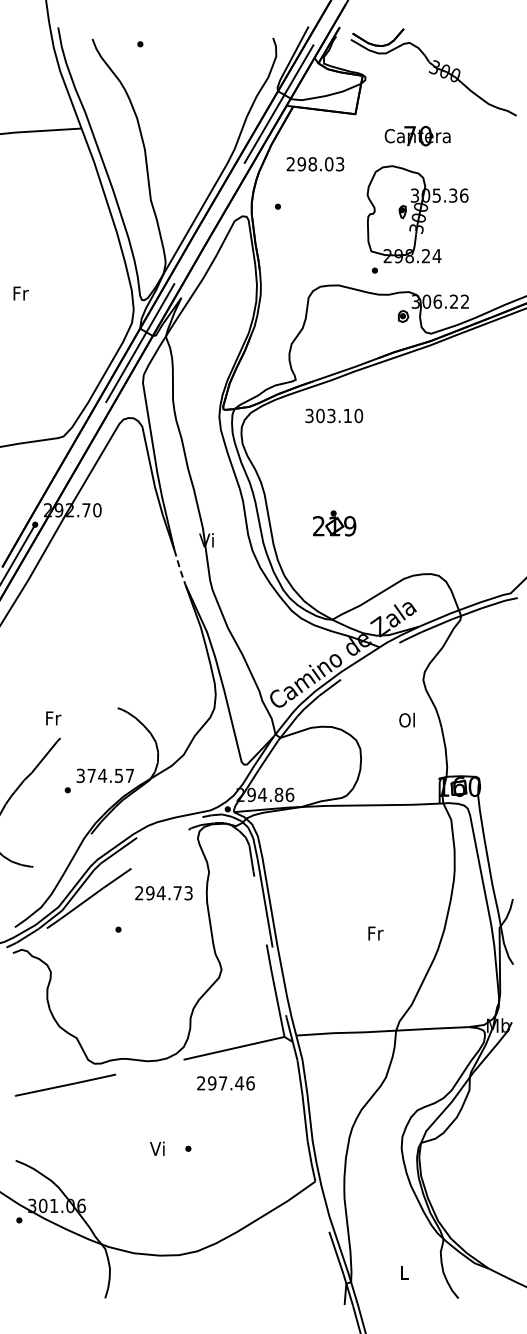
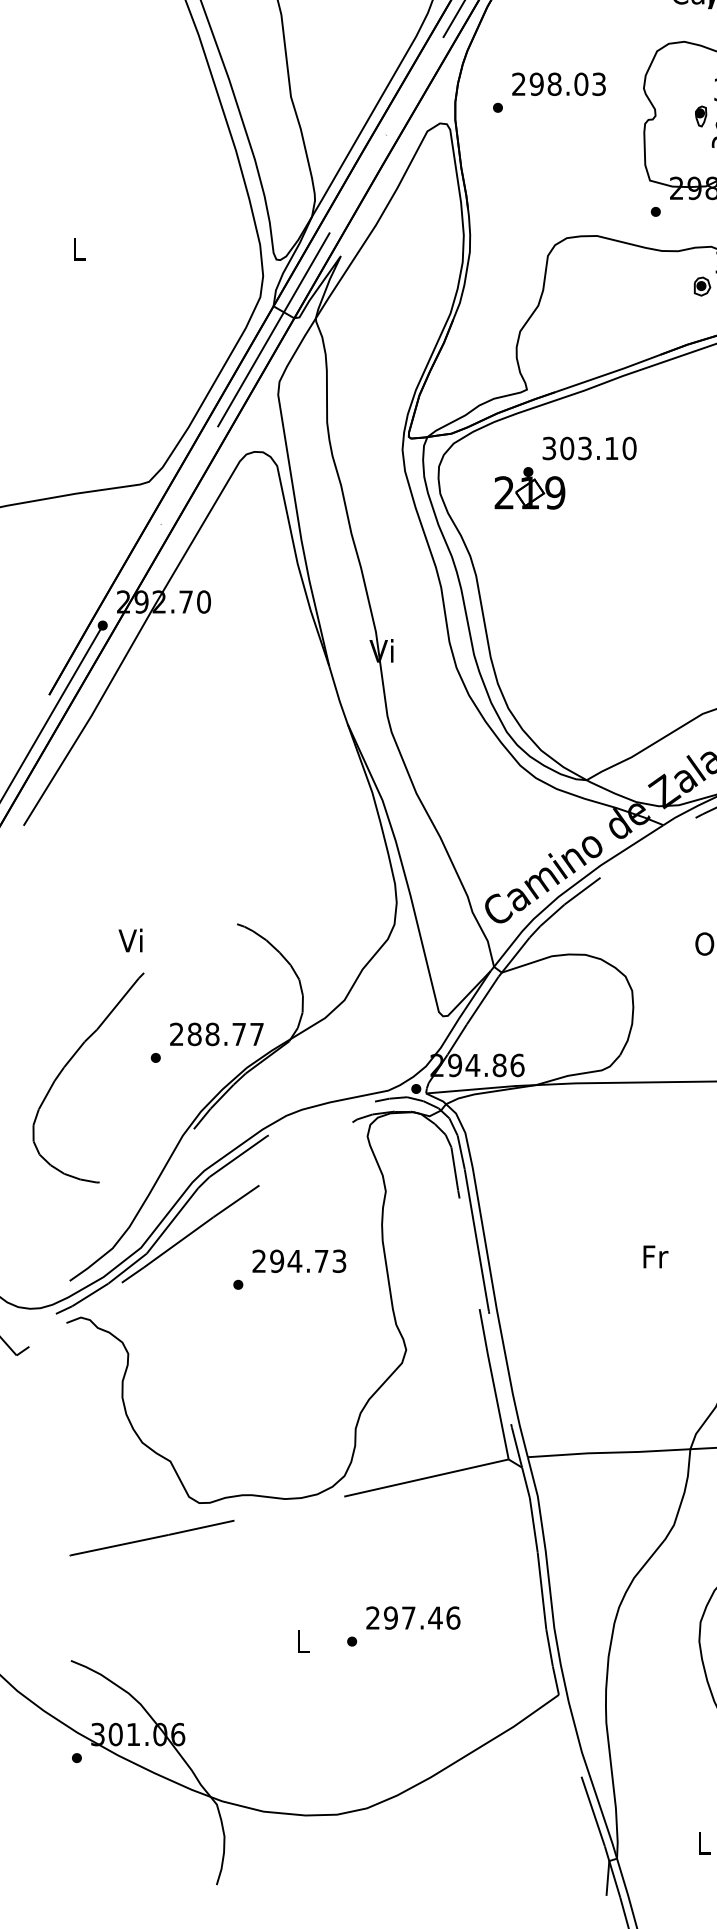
text: (315, 164) -> (559, 84), moved
text: (20, 293) -> (78, 249), Fr -> L
part: (334, 523) -> (529, 488), moved
line: (179, 568) -> (337, 696), dashed -> solid
text: (53, 717) -> (132, 939), Fr -> Vi
text: (99, 775) -> (207, 1033), 374.57 -> 288.77
text: (163, 893) -> (298, 1261), moved
text: (375, 933) -> (655, 1256), moved
text: (225, 1083) -> (412, 1618), moved
text: (157, 1148) -> (301, 1641), Vi -> L

